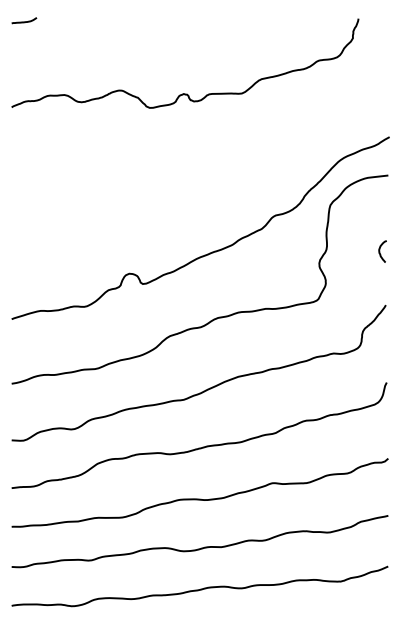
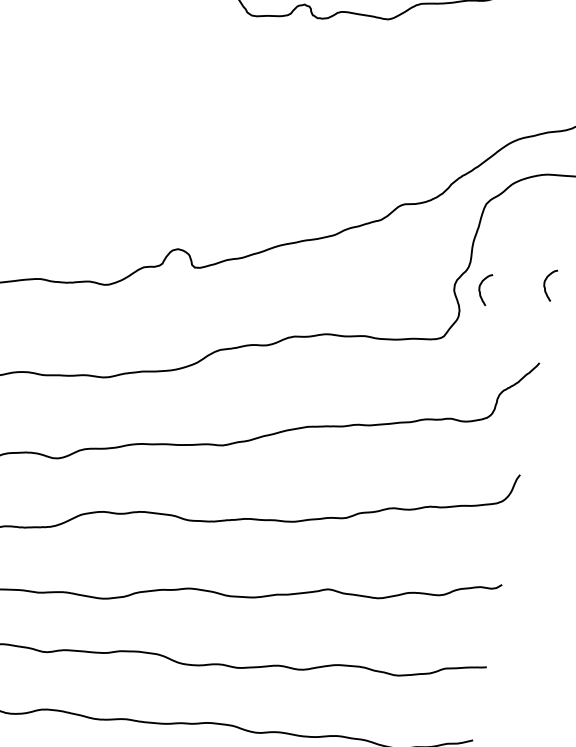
curve: (337, 262) -> (481, 288), added

